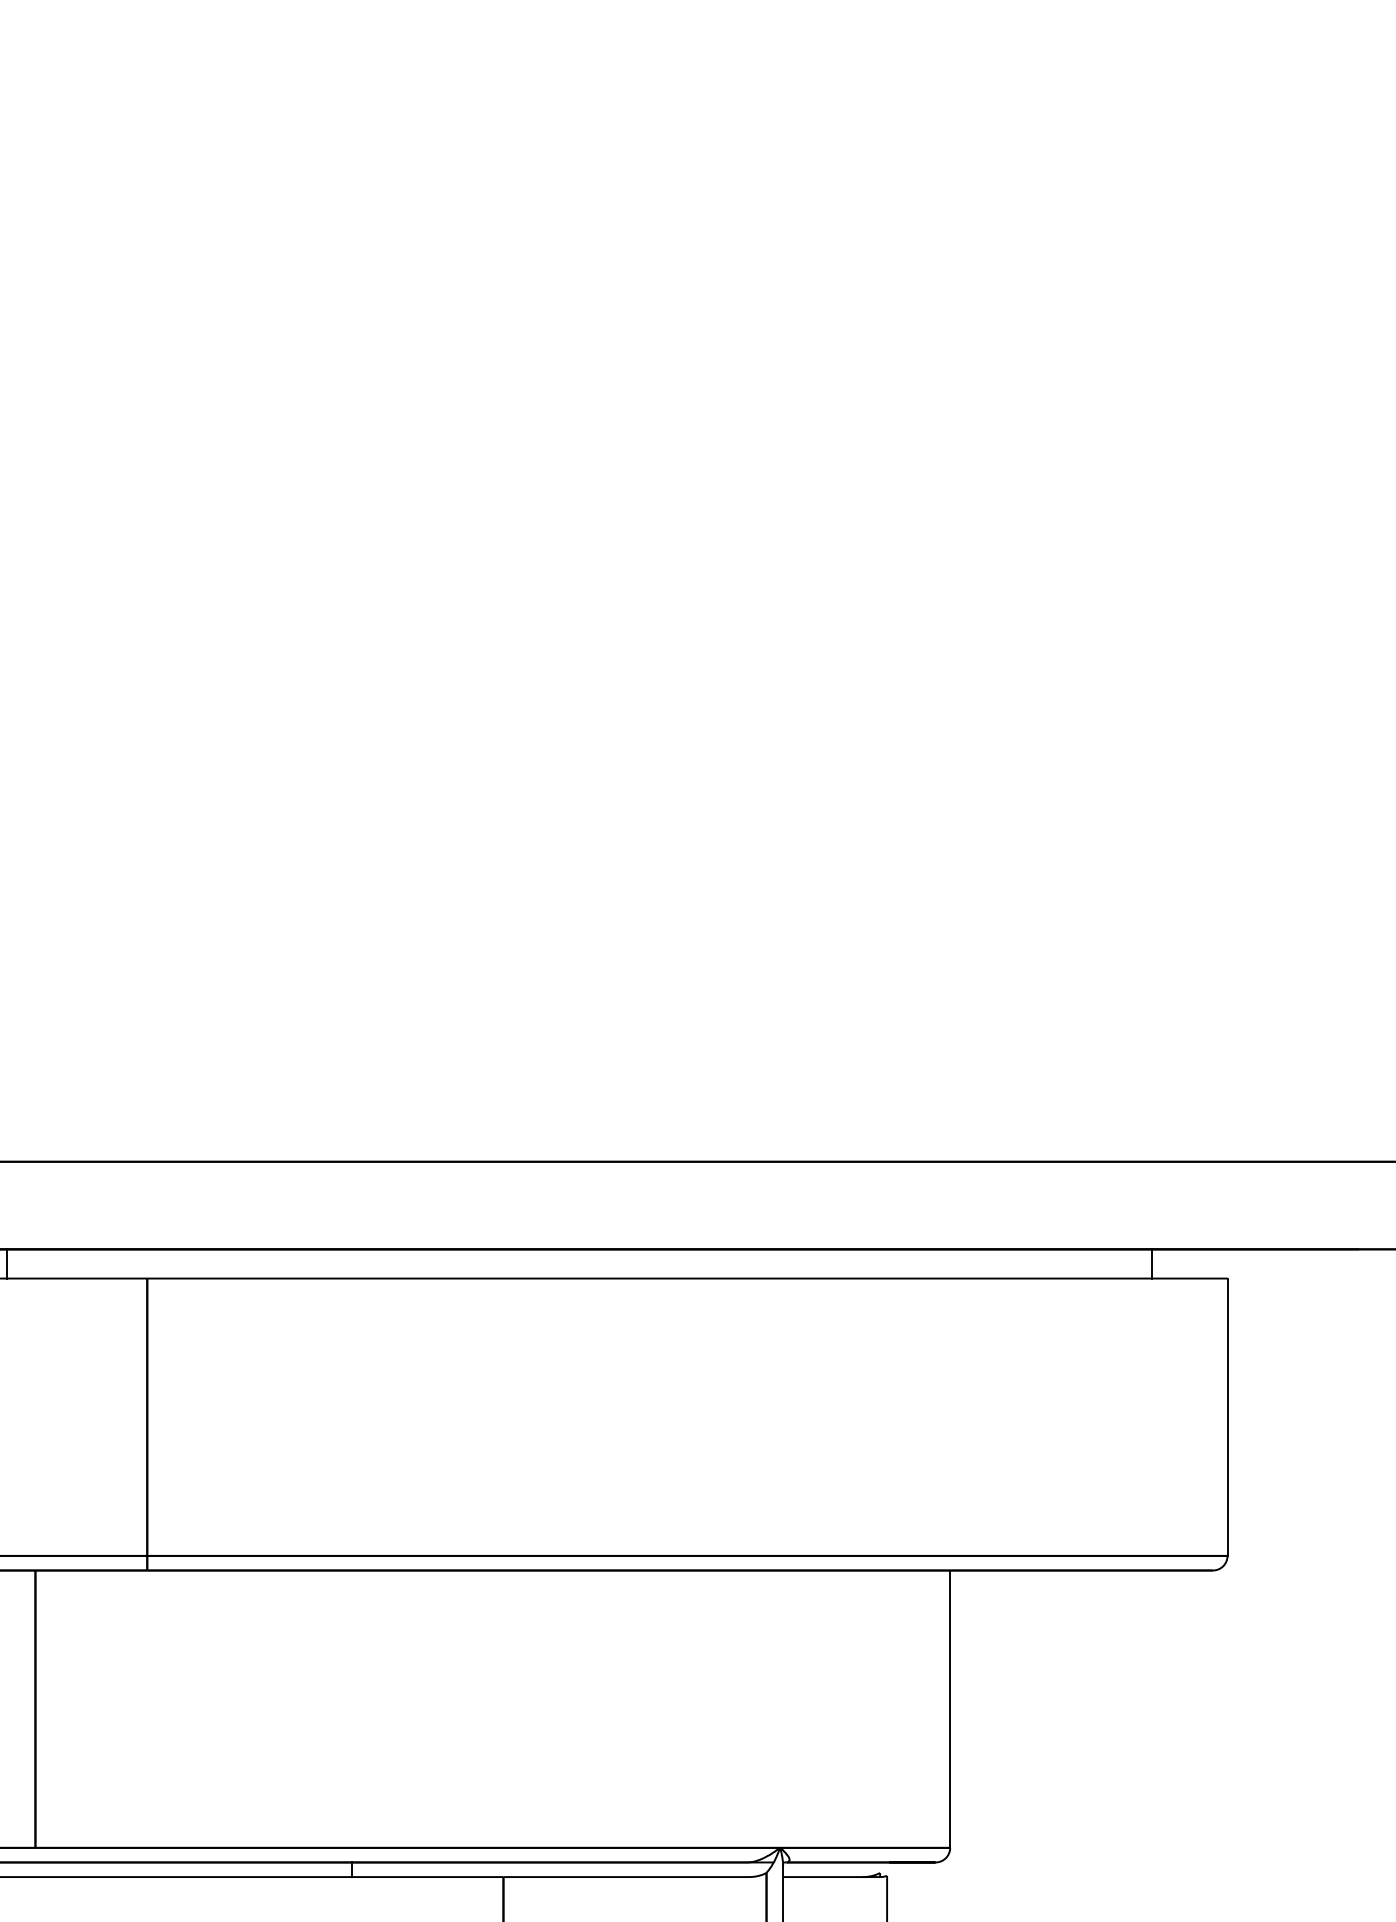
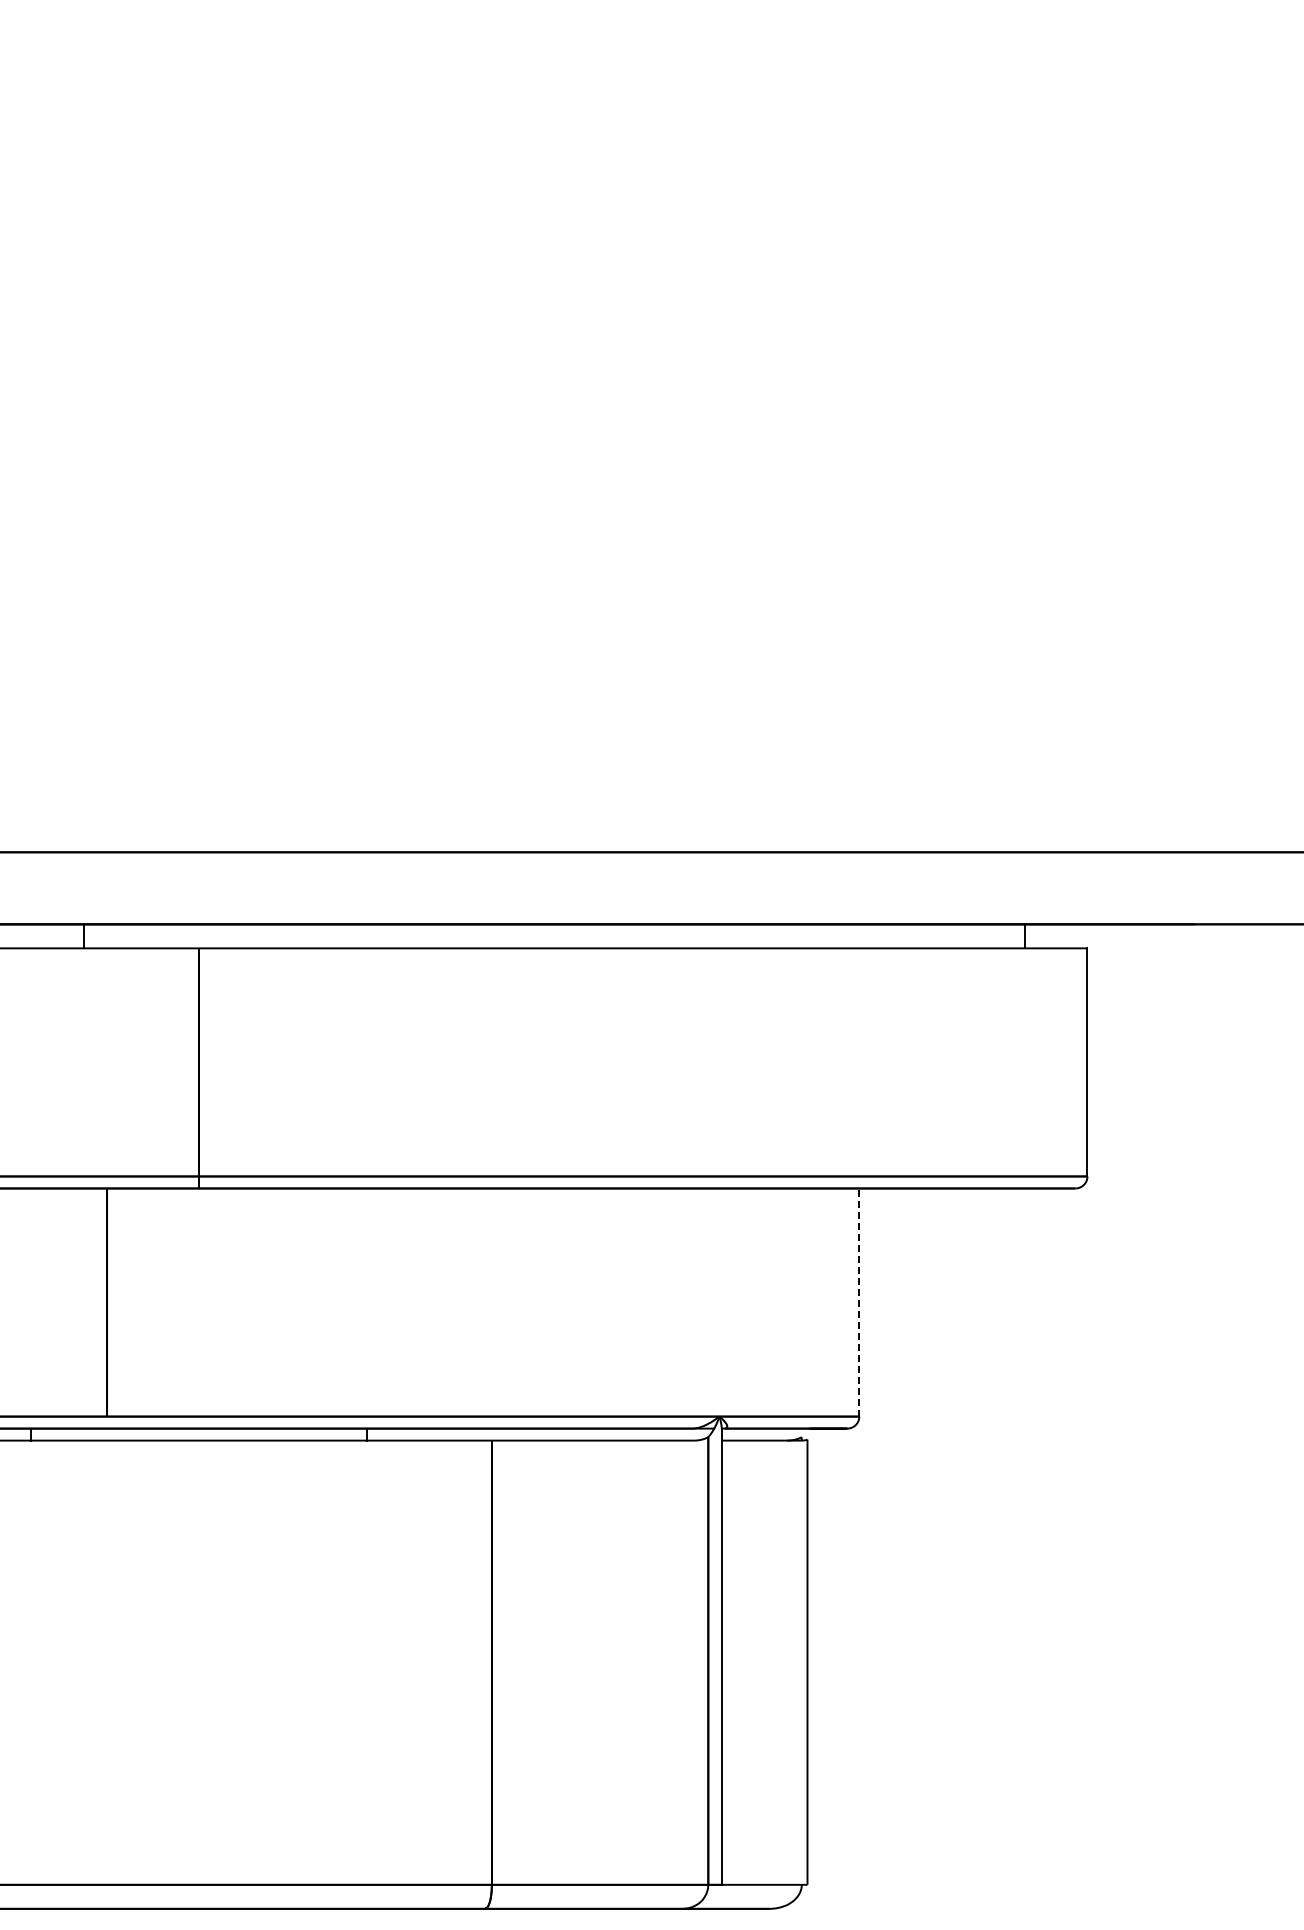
line: (950, 1709) -> (859, 1302), solid -> dashed

